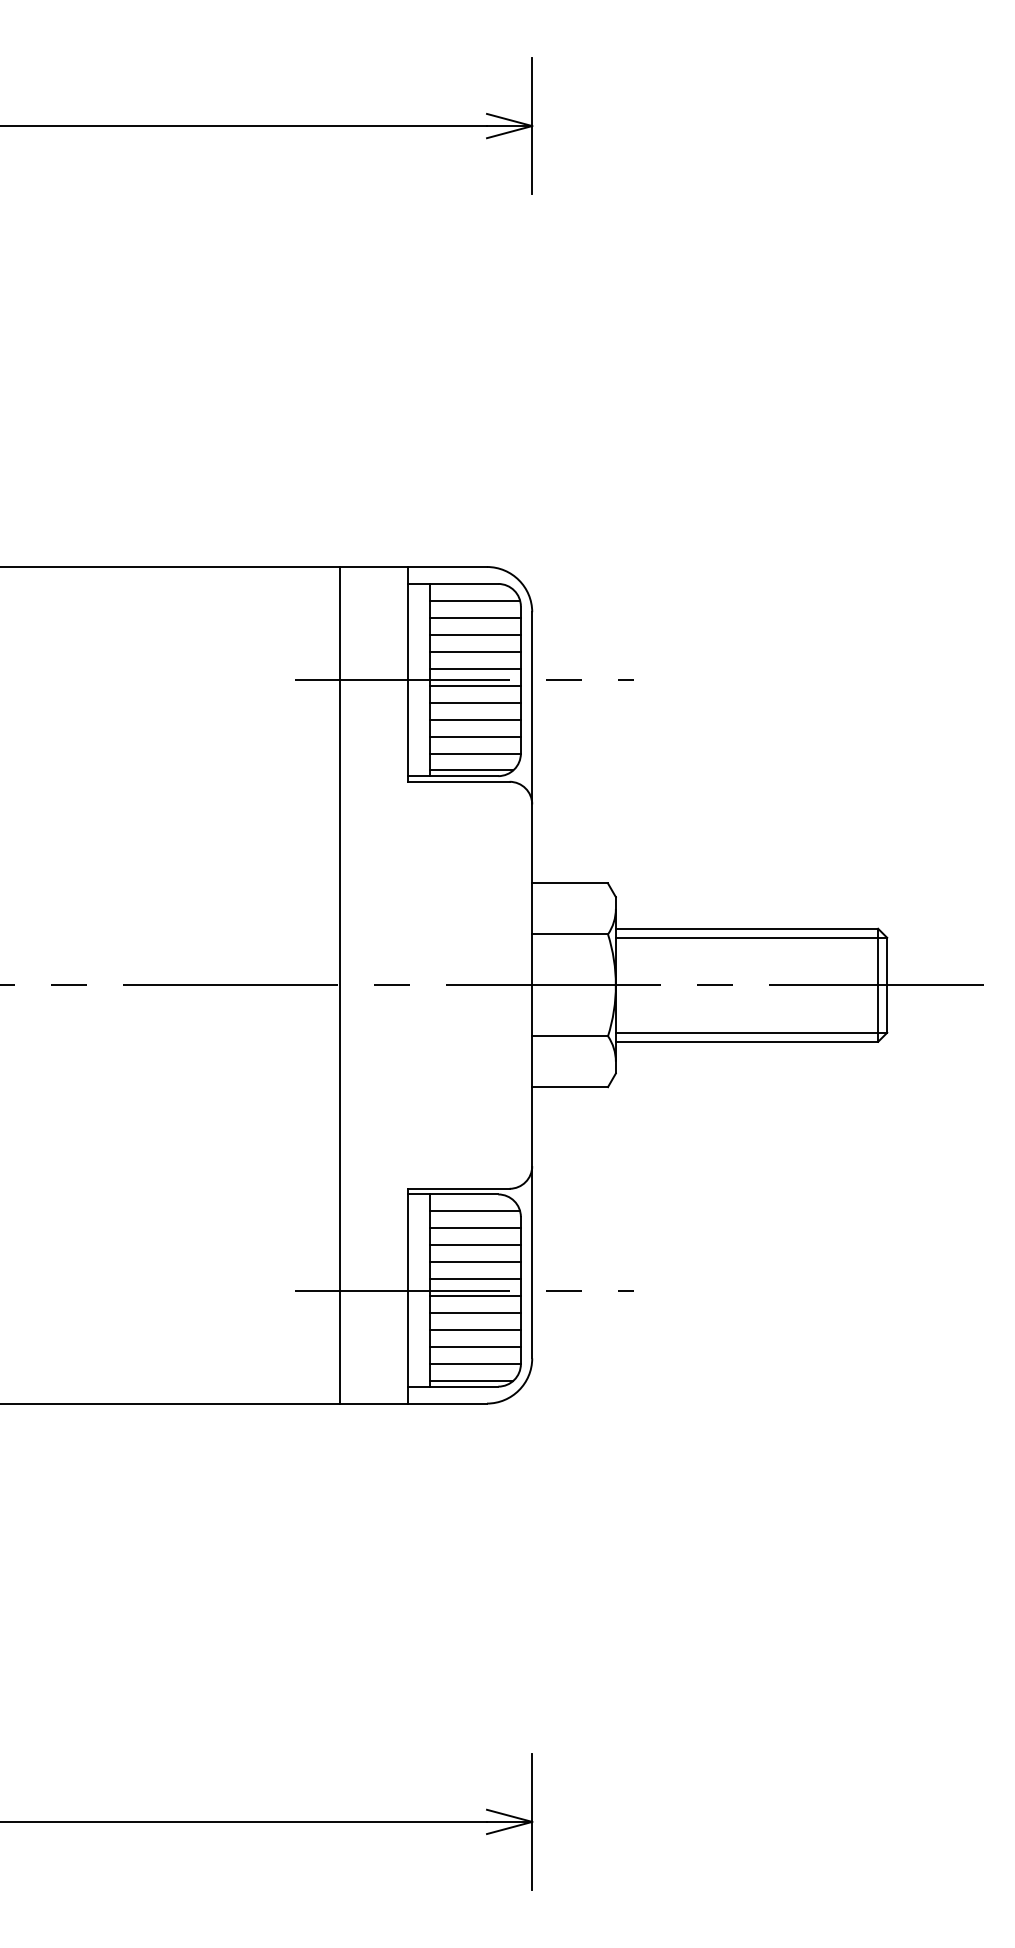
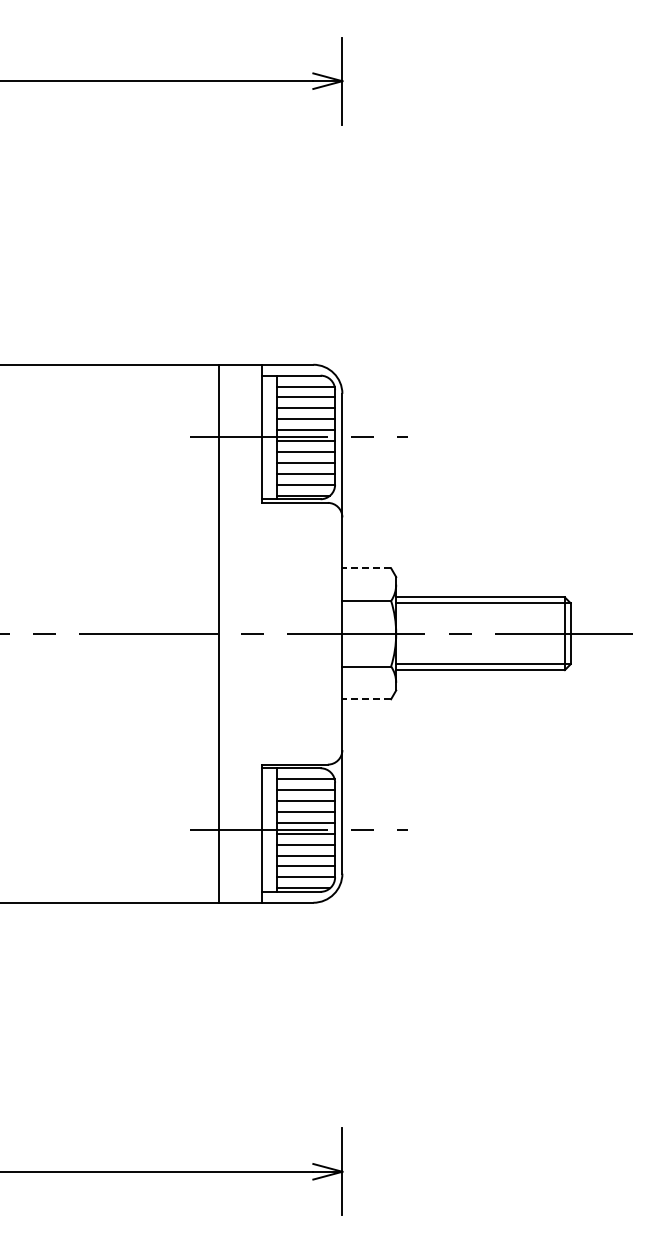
line: (569, 883) -> (366, 568), solid -> dashed
line: (569, 1087) -> (366, 699), solid -> dashed

